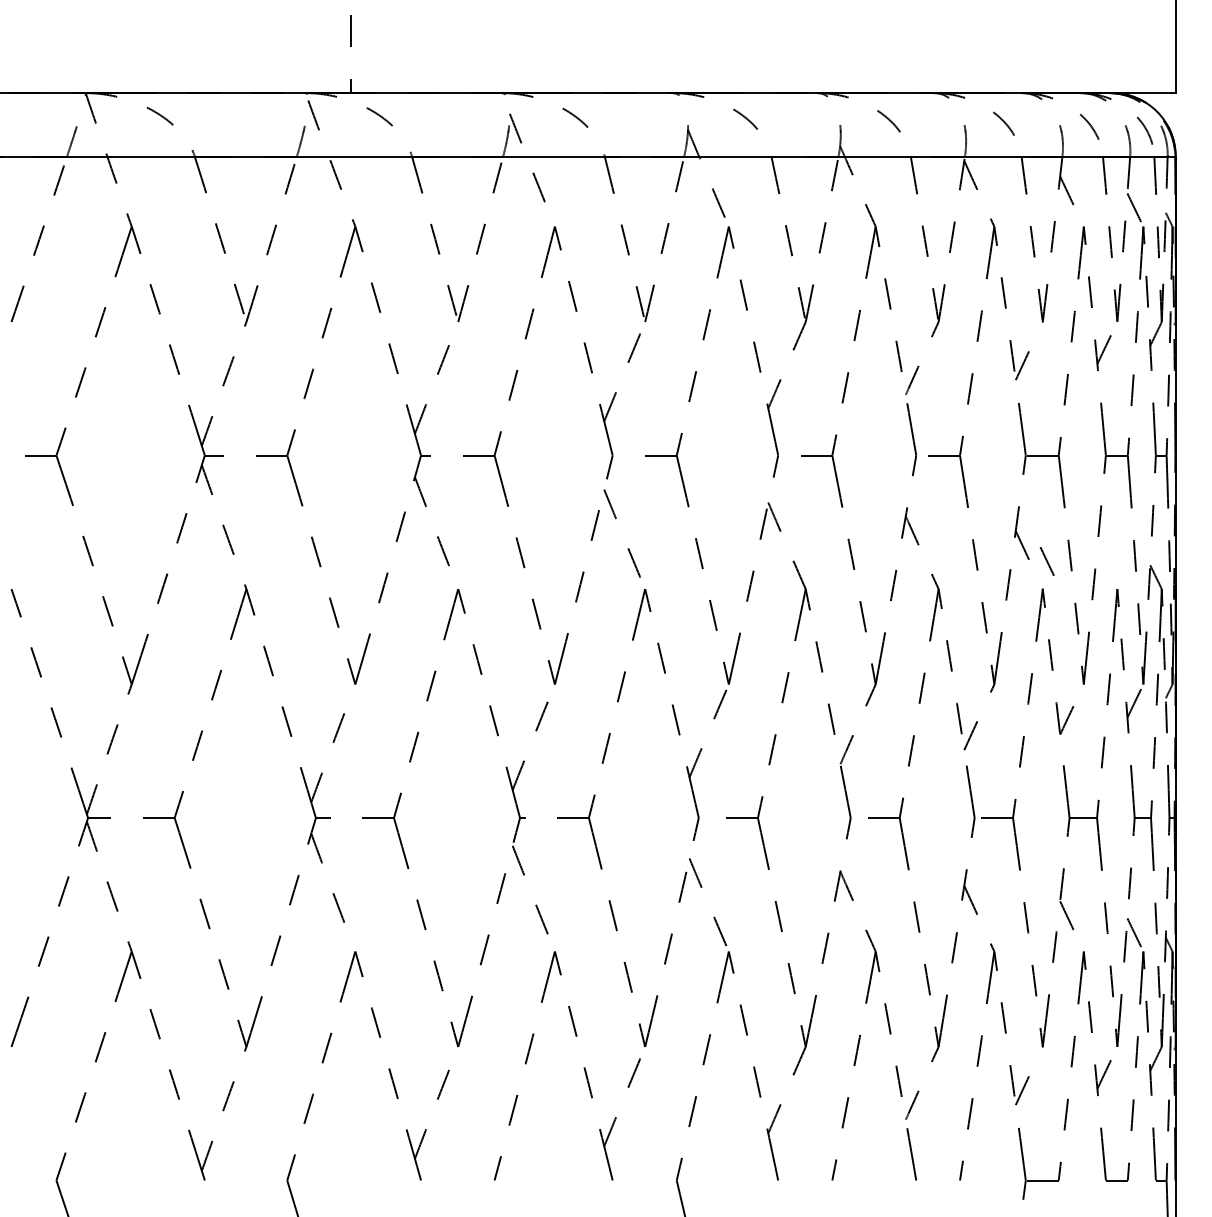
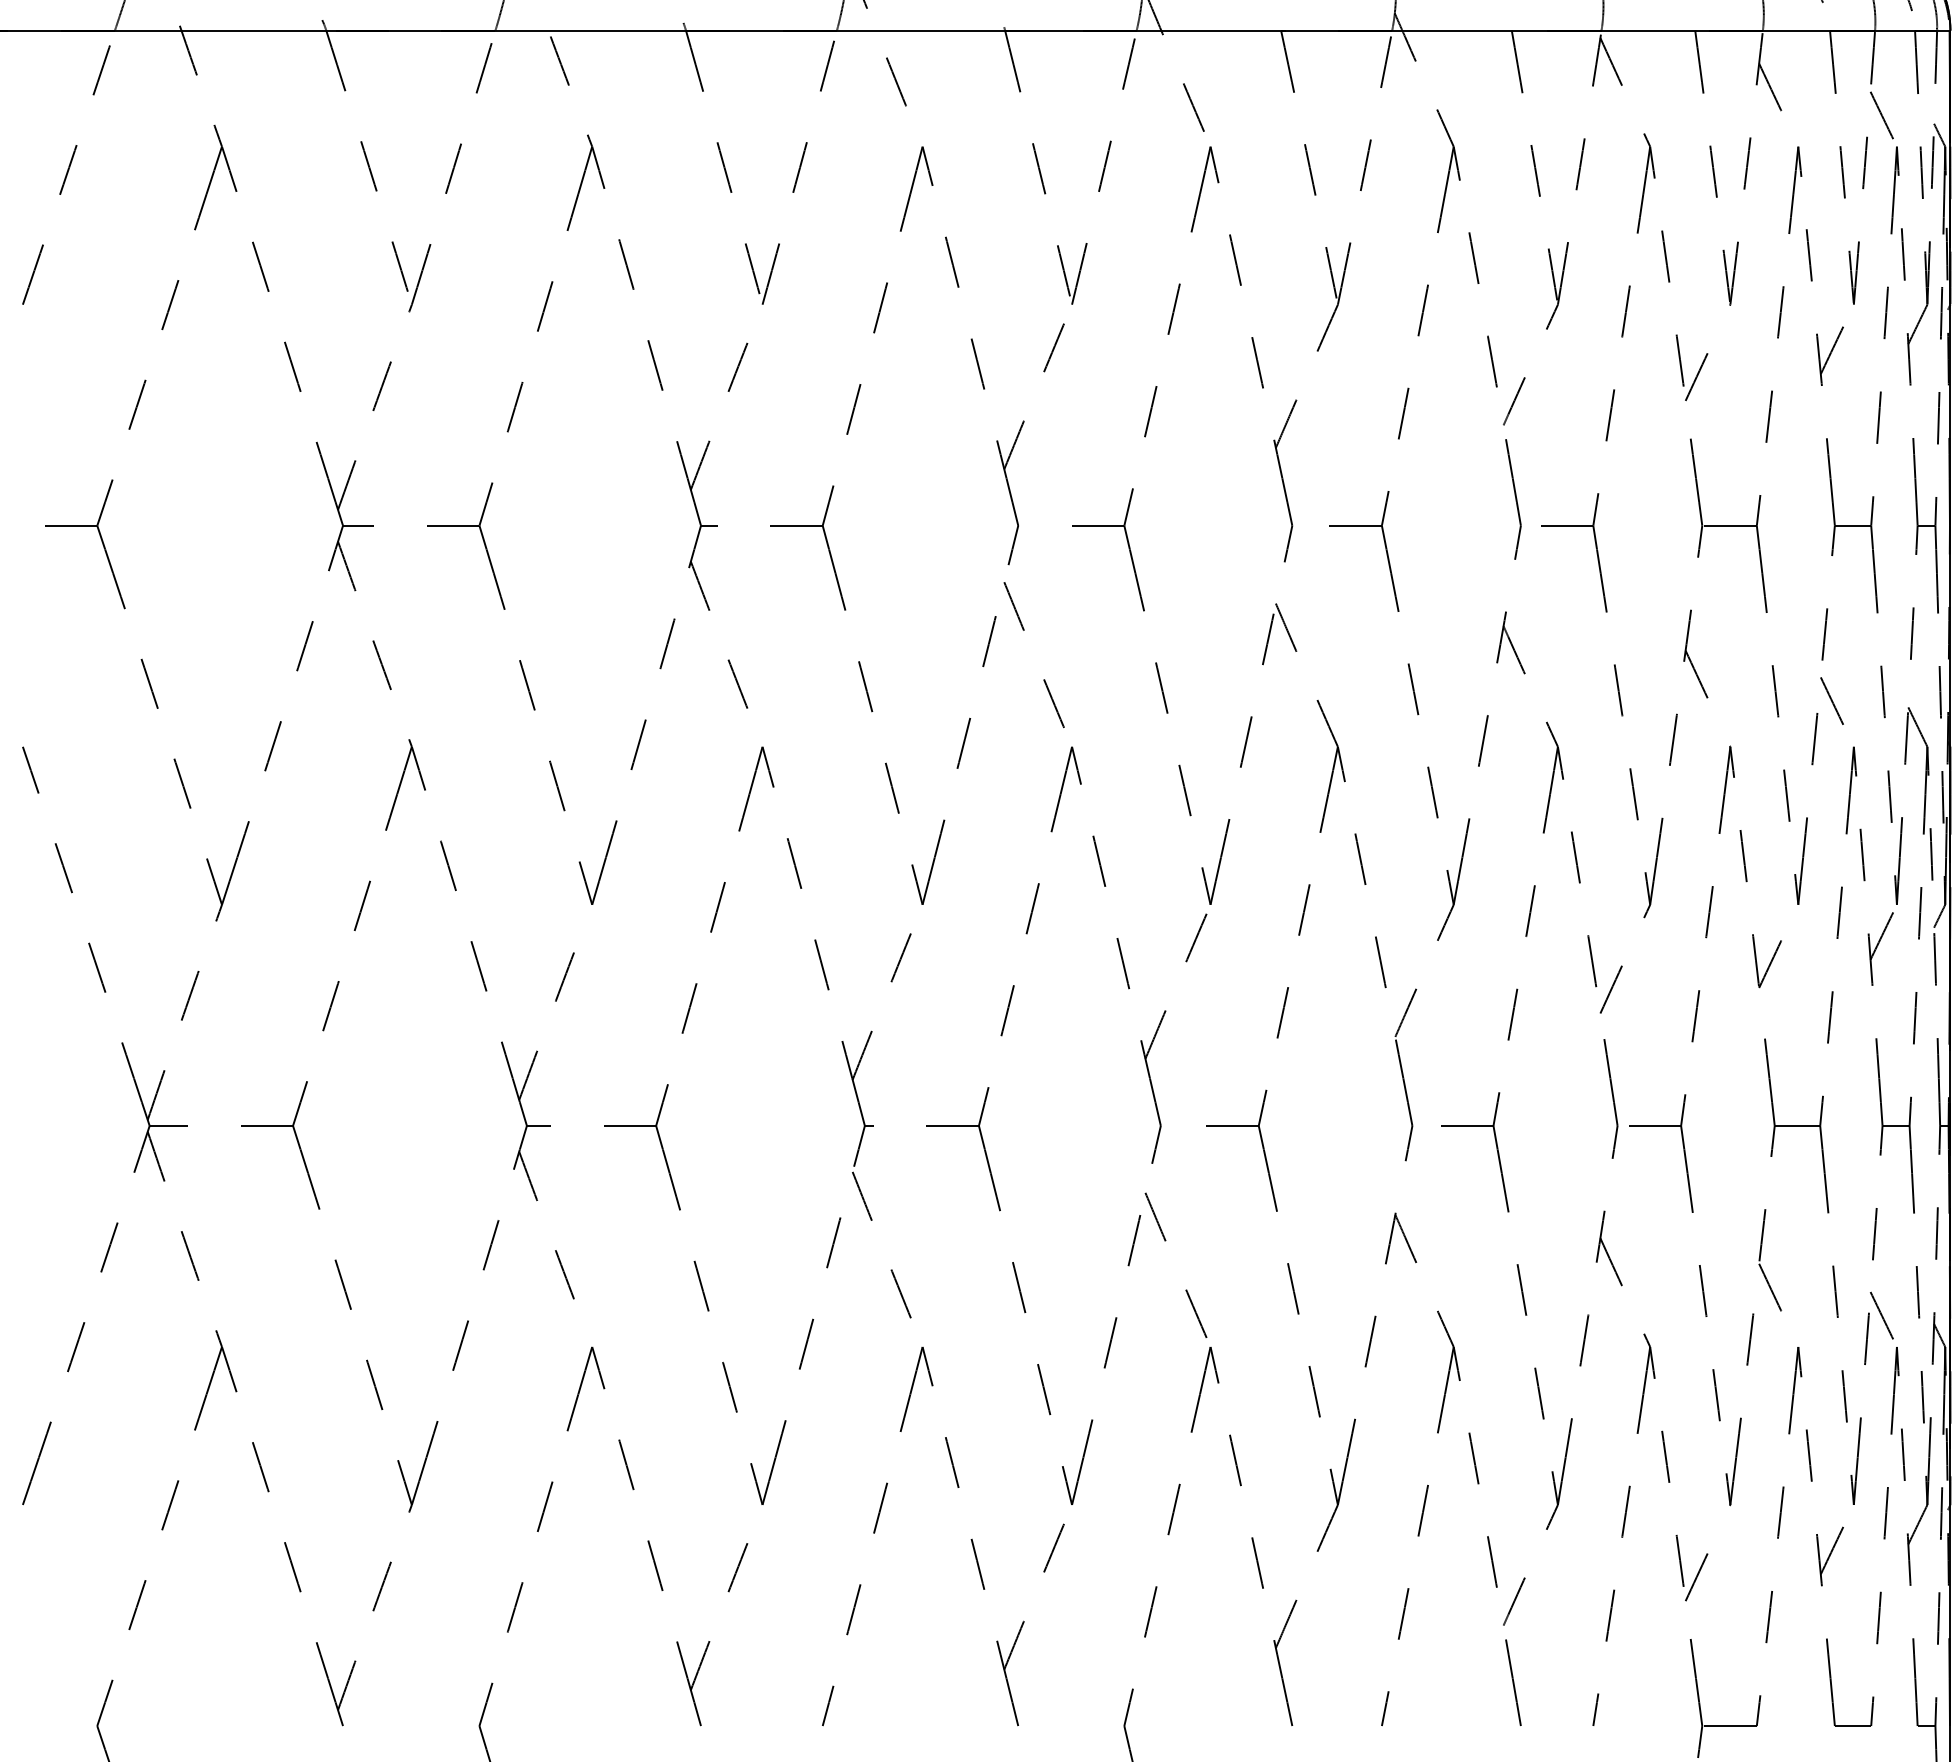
line: (1046, 561) -> (1830, 701), moved

